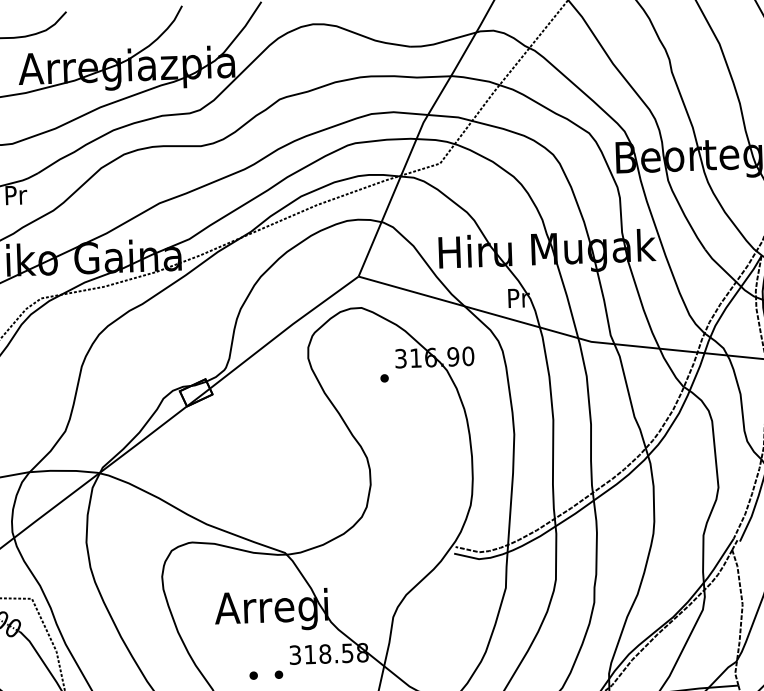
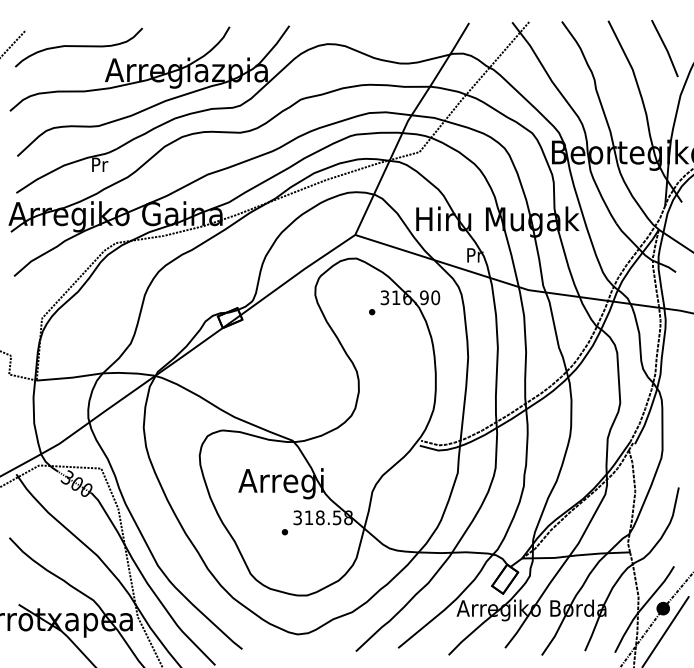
part: (253, 676) -> (265, 532), removed

